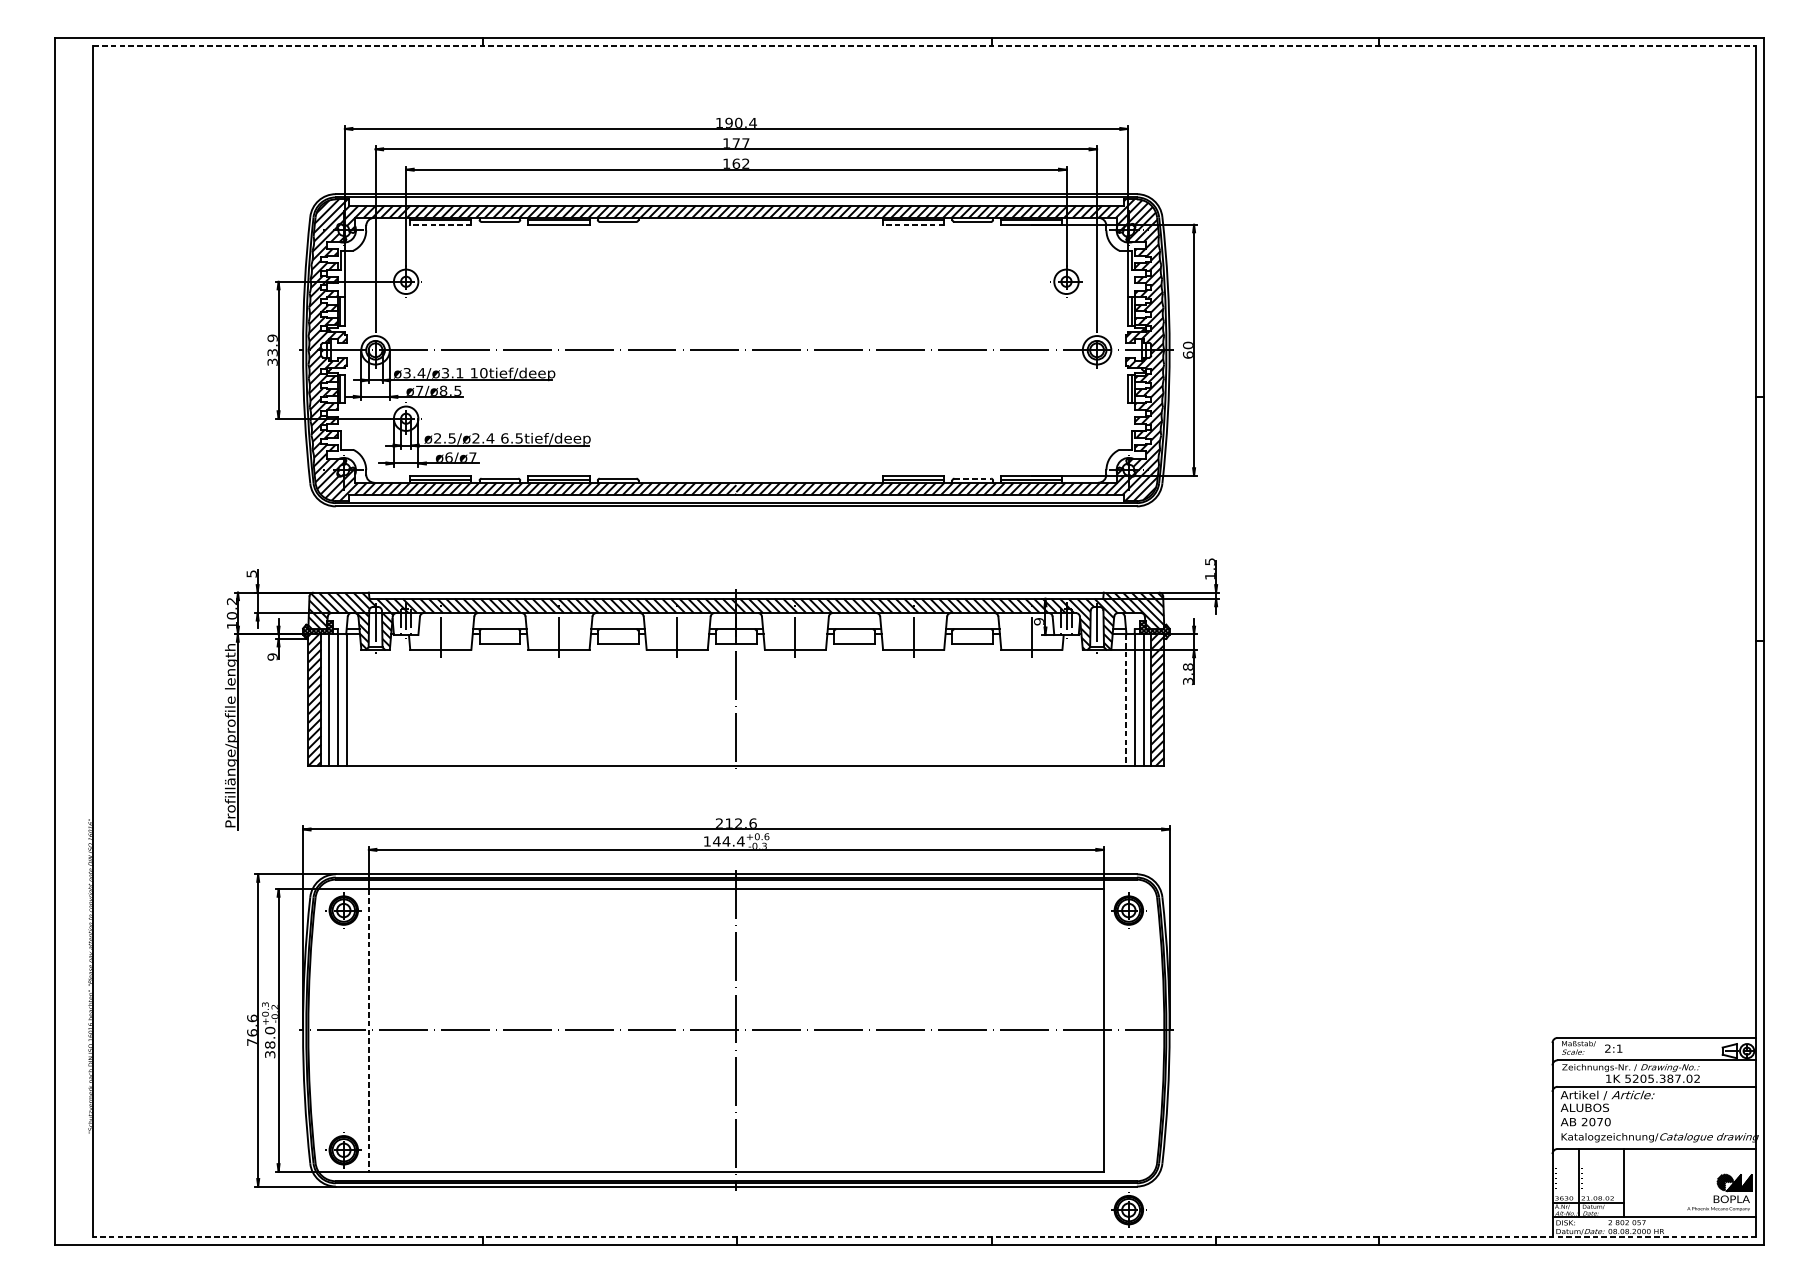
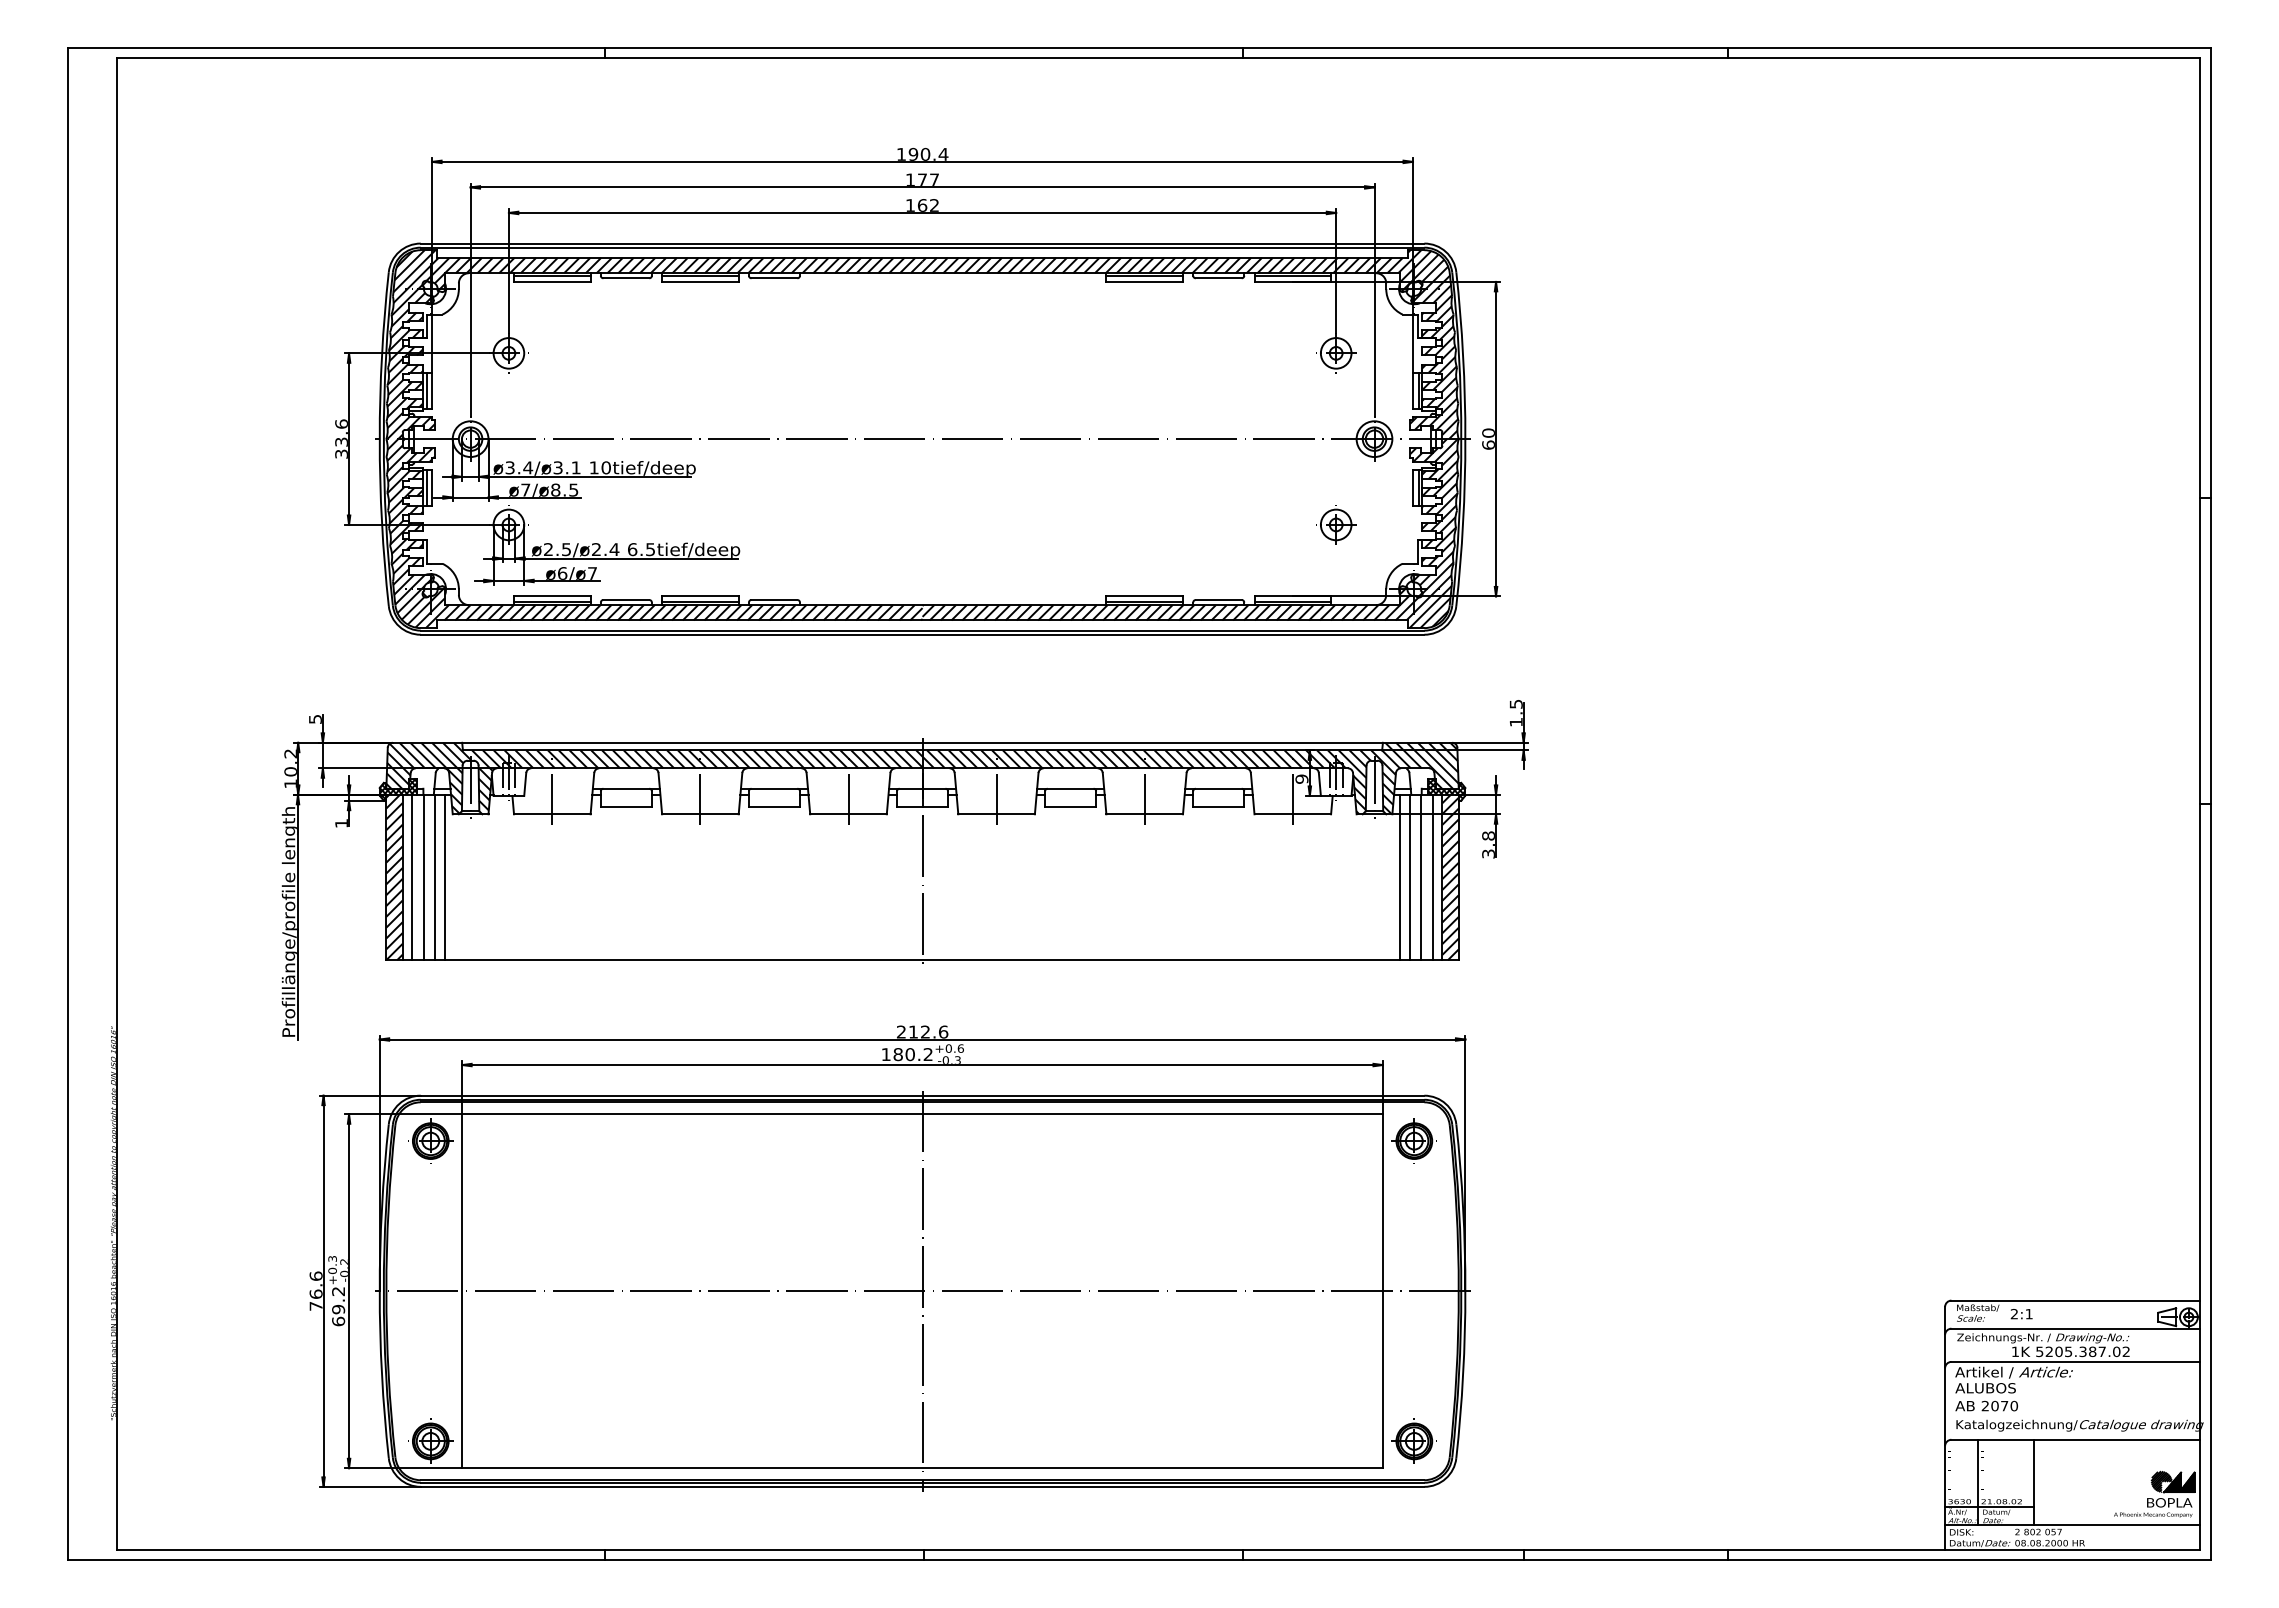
line: (924, 46) -> (1158, 58), dashed -> solid
line: (440, 224) -> (551, 281), dashed -> solid
line: (913, 224) -> (1144, 281), dashed -> solid
text: (272, 337) -> (341, 423), 33.9 -> 33.6
part: (1066, 418) -> (1336, 524), added
line: (972, 479) -> (1218, 600), dashed -> solid
text: (272, 657) -> (341, 823), 9 -> 1
line: (355, 700) -> (445, 877), added
line: (1117, 700) -> (1400, 877), added
line: (1125, 700) -> (1410, 877), dashed -> solid
text: (729, 841) -> (913, 1054), 144.4 -> 180.2
line: (369, 1030) -> (462, 1291), dashed -> solid
text: (270, 1042) -> (338, 1306), 38.0 -> 69.2
part: (1128, 1209) -> (1413, 1440), moved
line: (924, 1236) -> (1158, 1549), dashed -> solid

